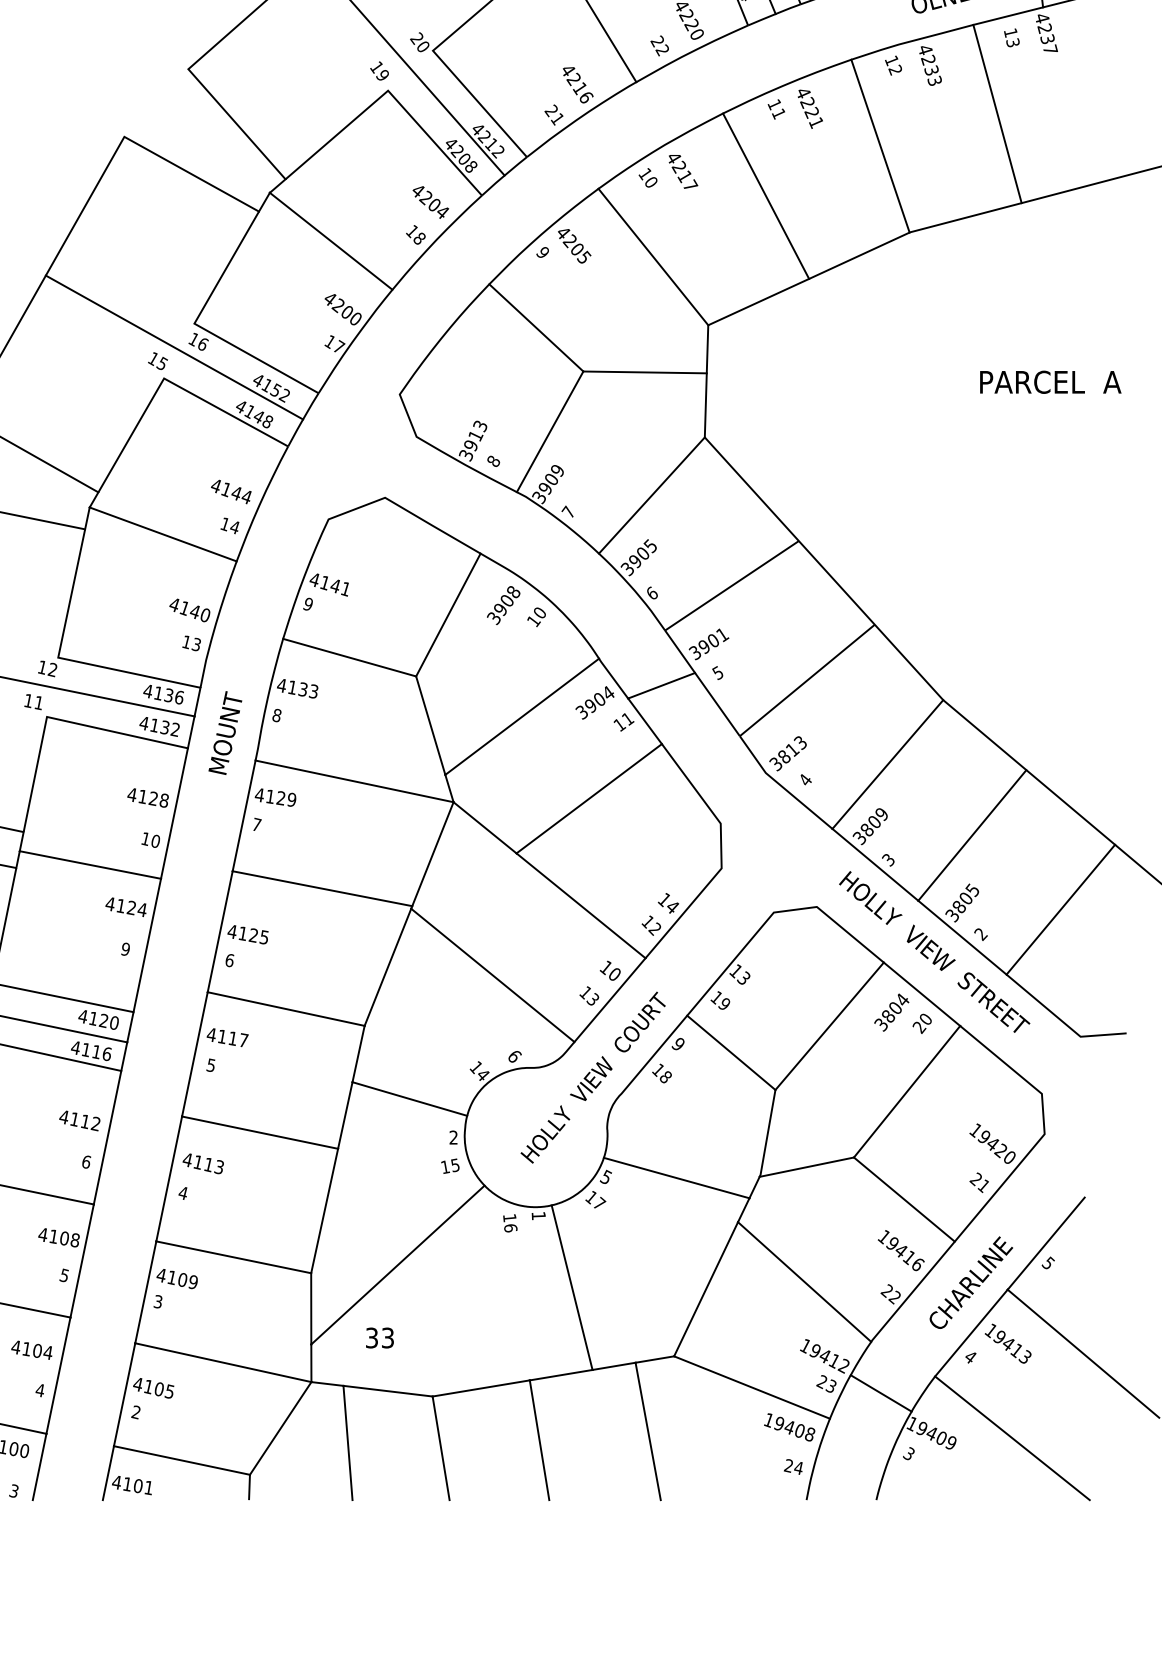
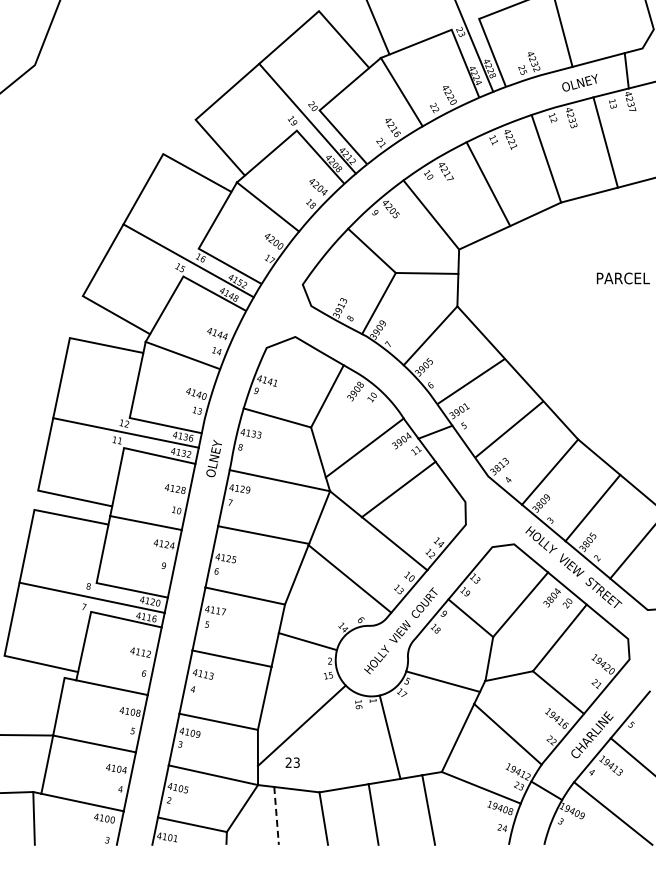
text: (225, 733) -> (214, 456), MOUNT -> OLNEY
text: (371, 1337) -> (288, 762), 33 -> 23
line: (347, 1444) -> (276, 816), solid -> dashed

